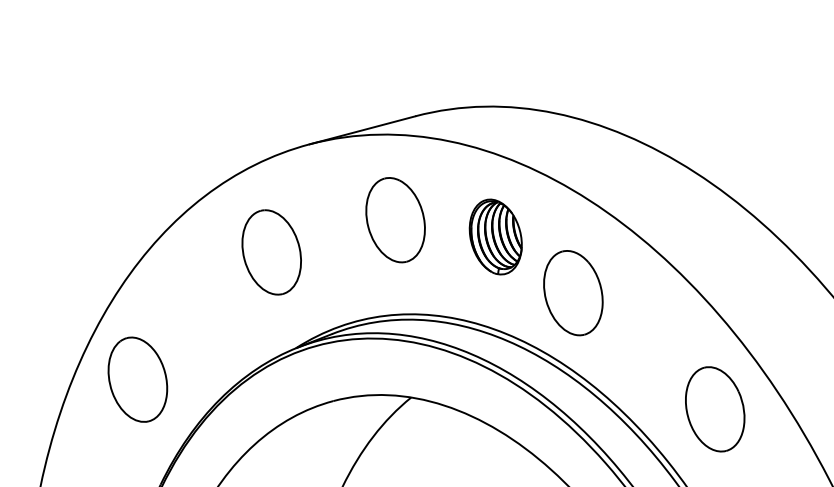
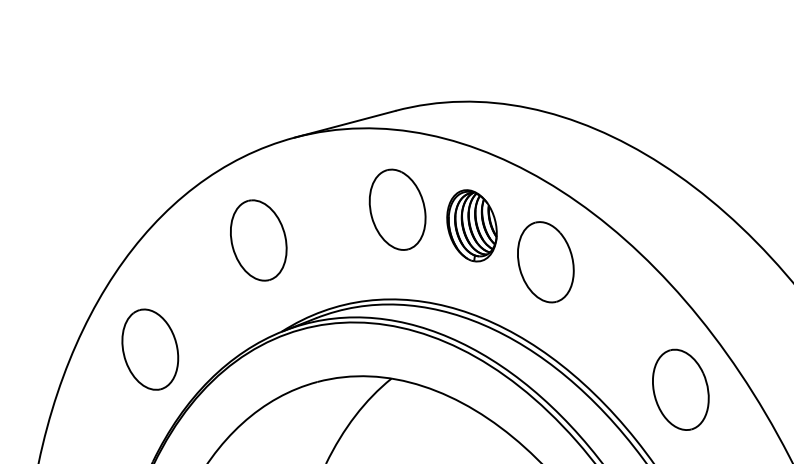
part: (395, 219) -> (397, 209), moved
part: (572, 293) -> (545, 262), moved
part: (138, 379) -> (150, 349), moved

